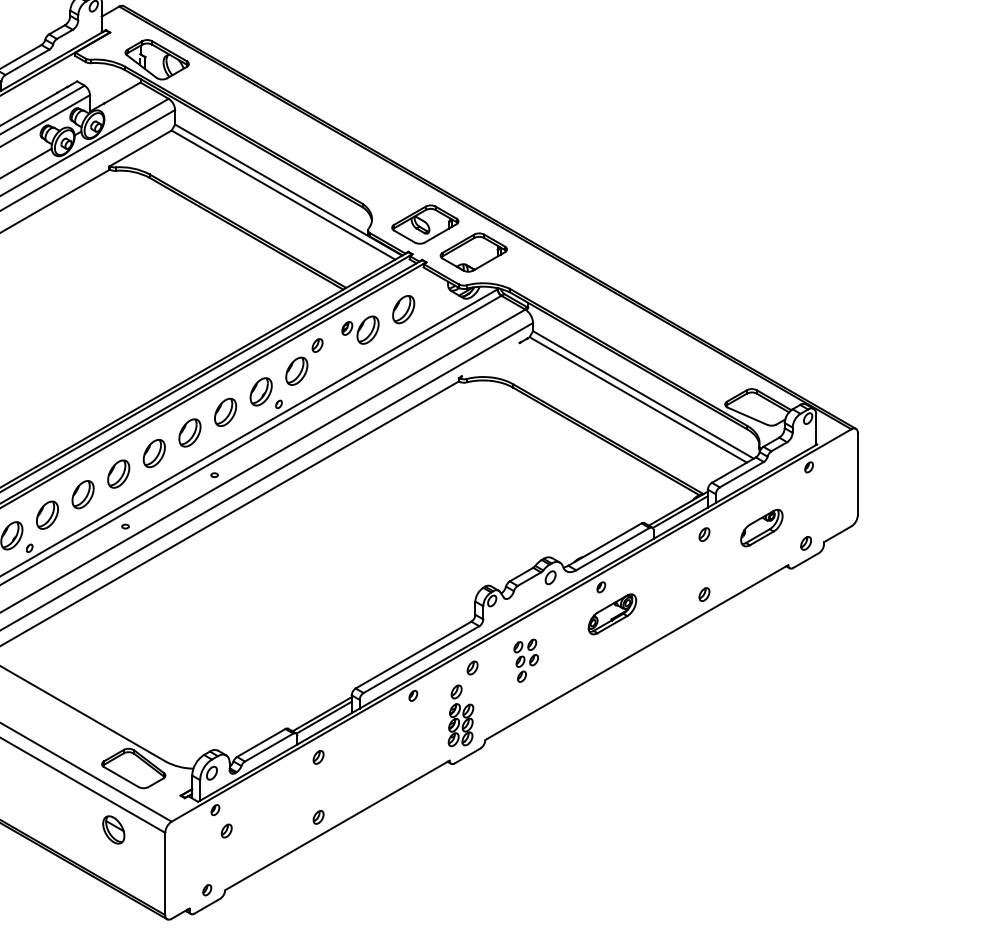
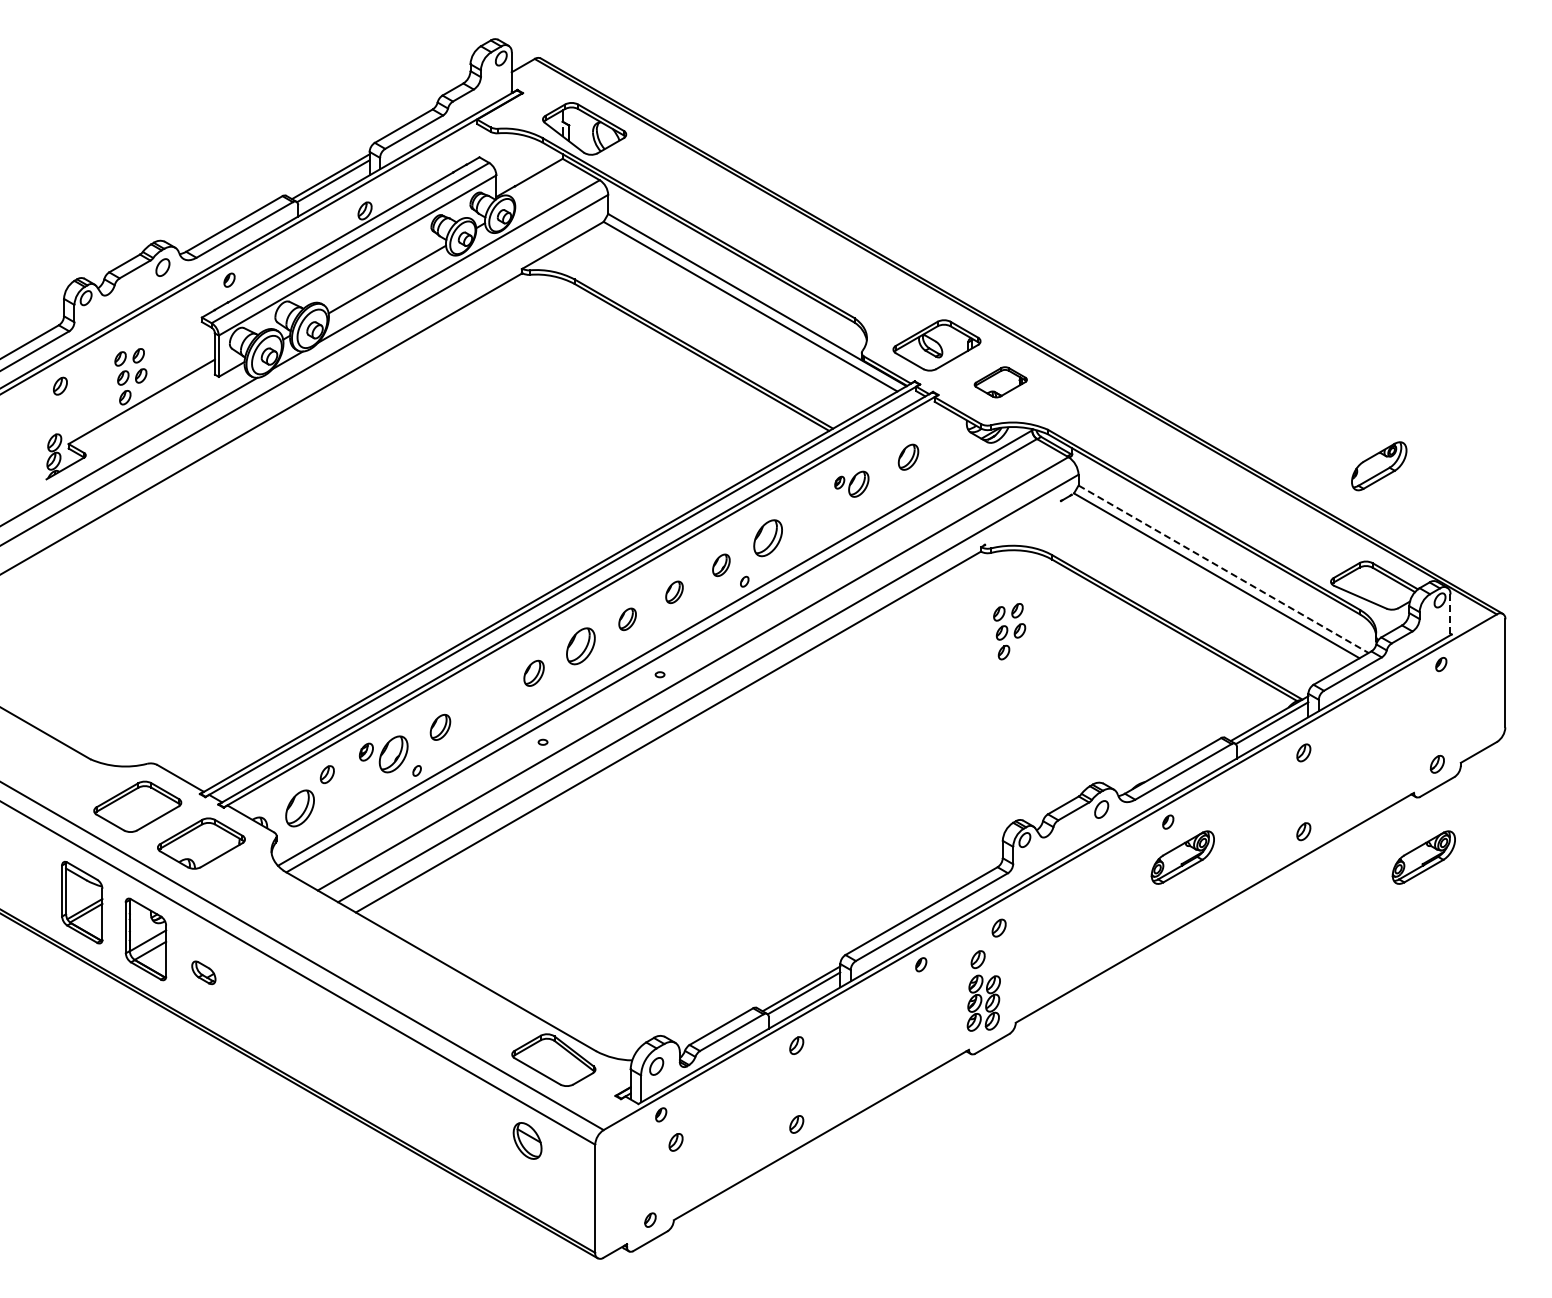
part: (473, 252) -> (1000, 382), size x0.6
part: (403, 309) -> (908, 457), size x0.7
part: (360, 330) -> (851, 484), size x0.7
part: (317, 345) -> (795, 504), removed
part: (261, 392) -> (721, 565), size x0.6
line: (644, 395) -> (1224, 569), solid -> dashed
part: (225, 412) -> (674, 592), size x0.6
line: (816, 429) -> (1450, 614), solid -> dashed
part: (189, 433) -> (627, 619), size x0.6
part: (118, 474) -> (533, 673), size x0.7
part: (83, 494) -> (487, 700), removed
part: (47, 515) -> (440, 727), size x0.7
part: (762, 528) -> (1379, 466), moved
part: (795, 614) -> (1423, 857), added
part: (526, 660) -> (1009, 631), moved

